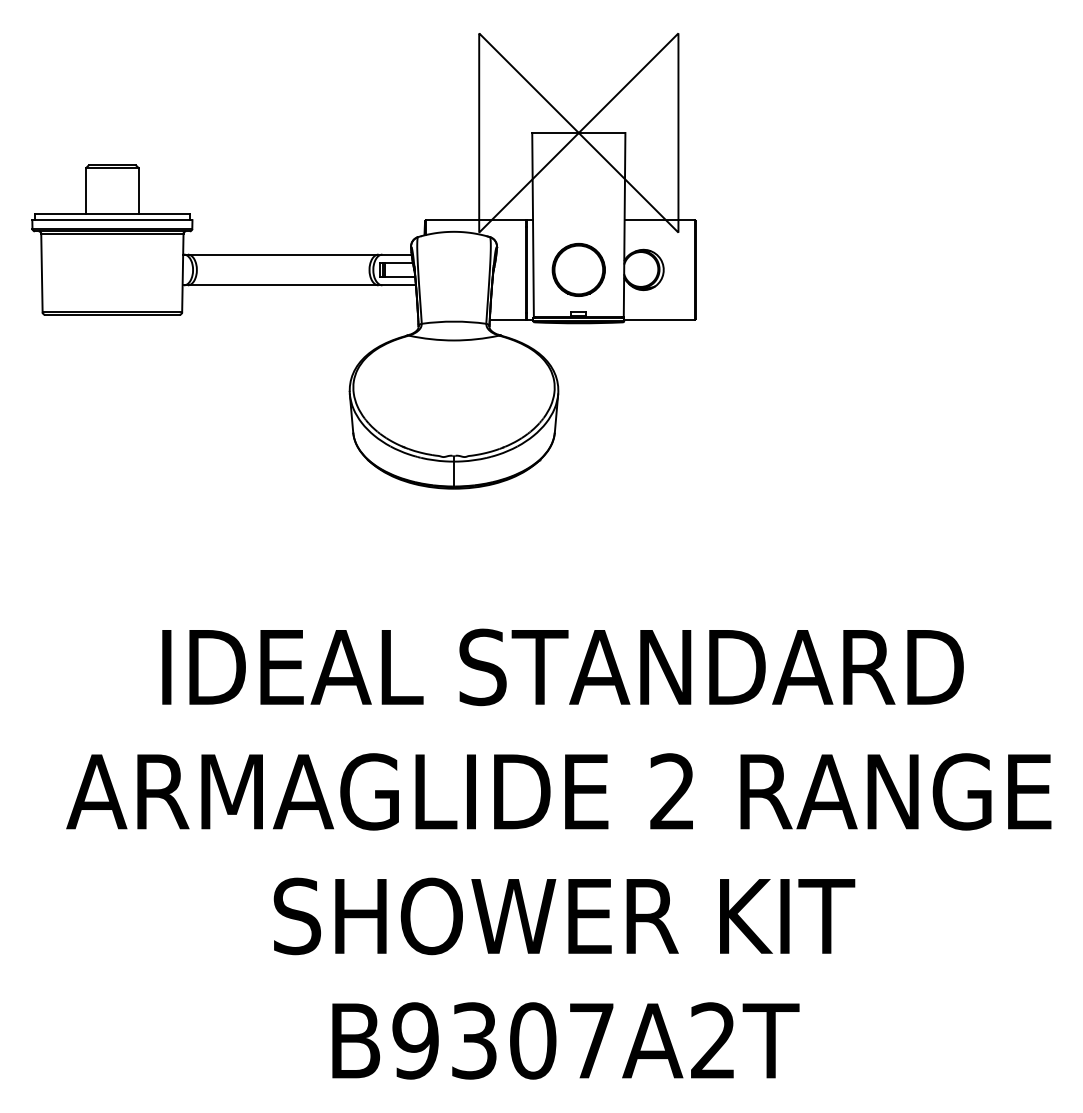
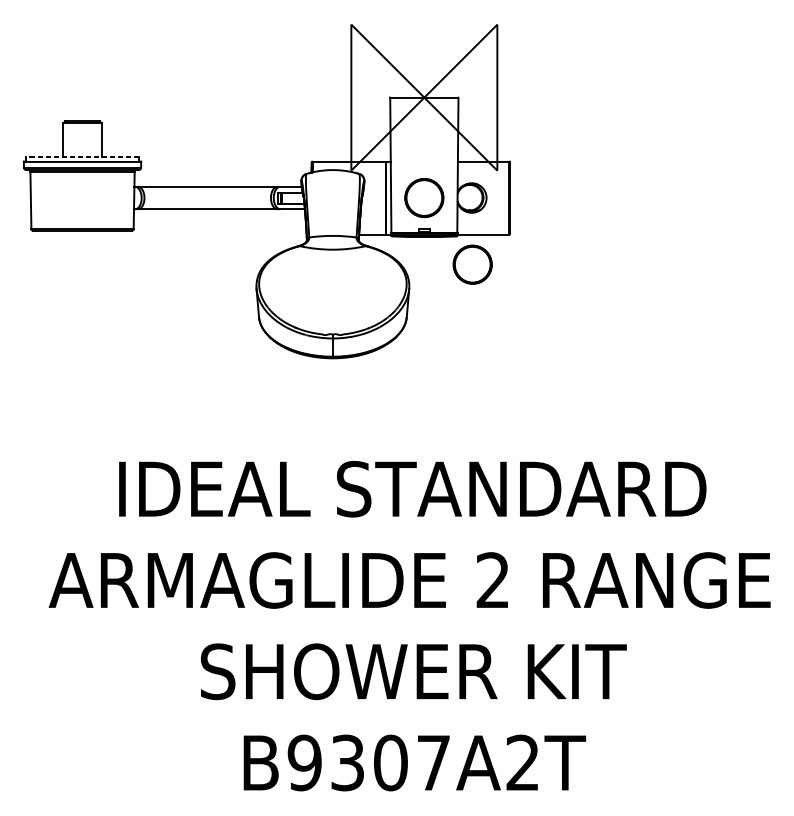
line: (112, 213) -> (82, 156), solid -> dashed
part: (644, 360) -> (472, 264), added

